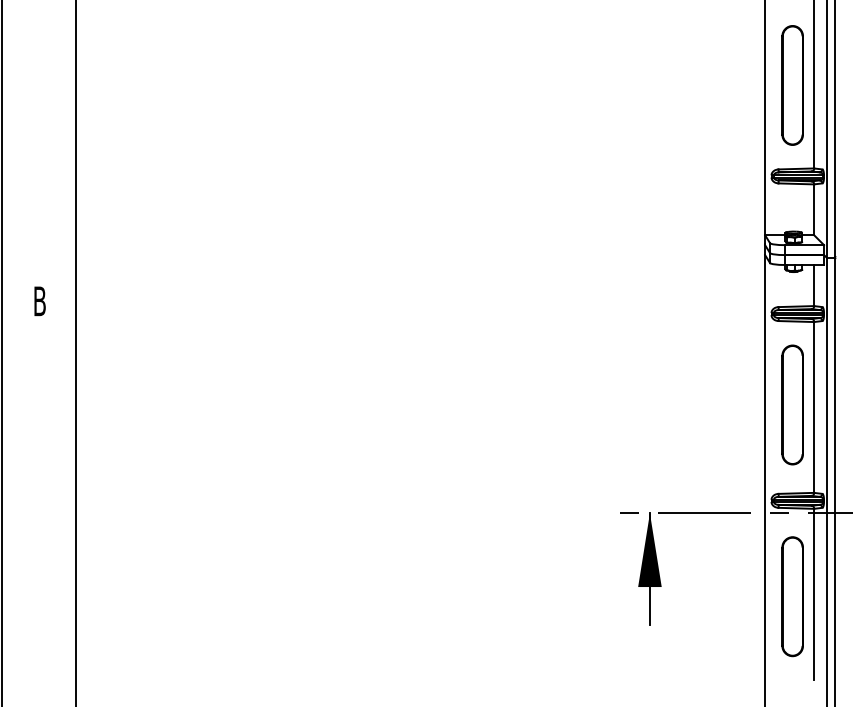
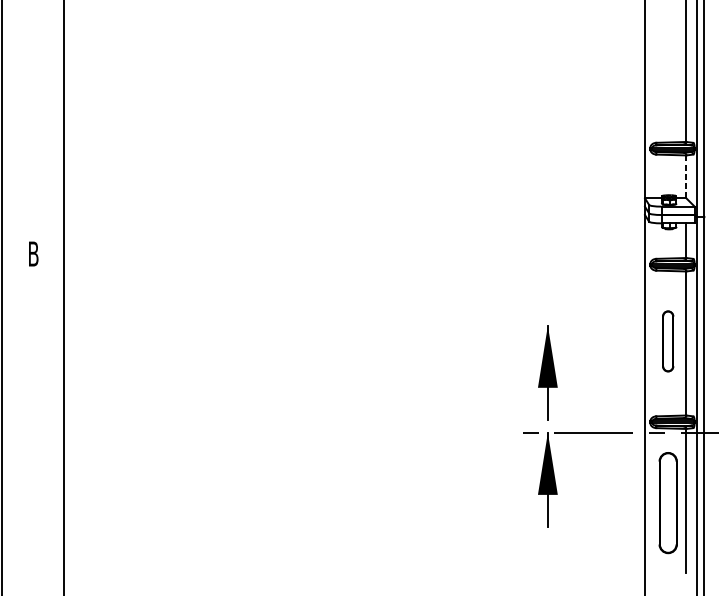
part: (792, 85) -> (668, 72), removed
line: (814, 209) -> (686, 176), solid -> dashed
part: (792, 404) -> (668, 340), size x0.6
part: (649, 441) -> (547, 372), added

